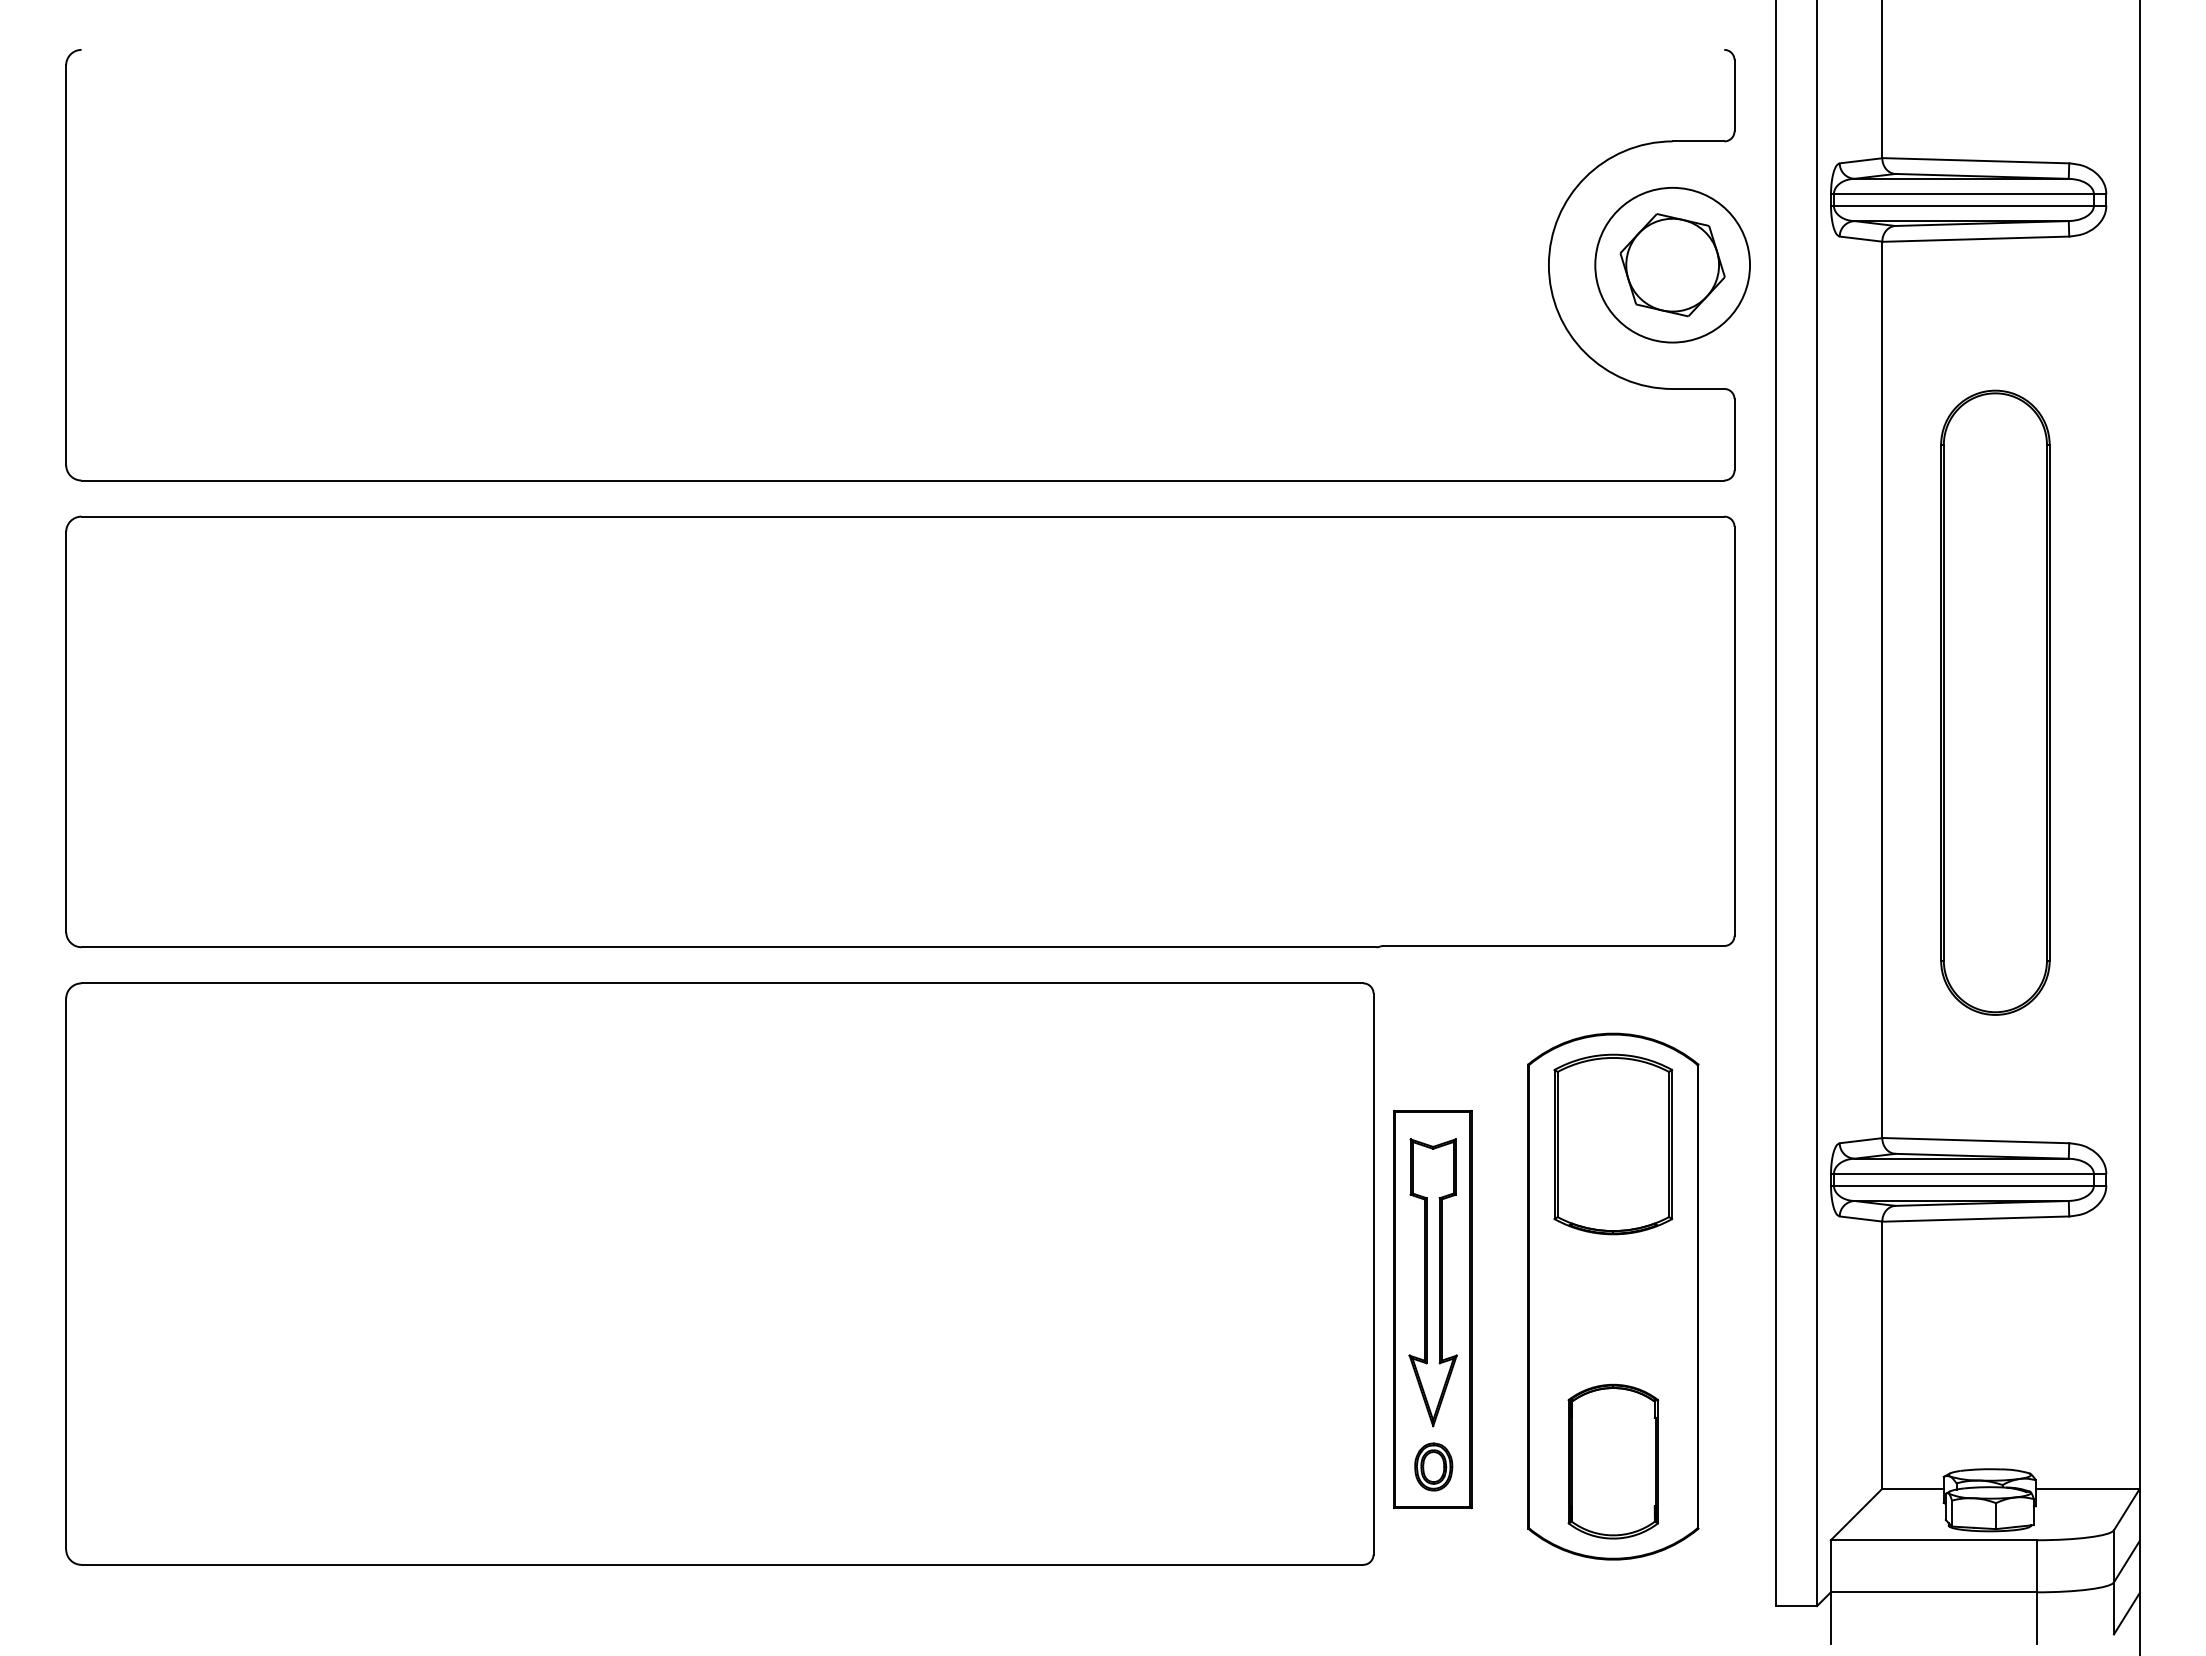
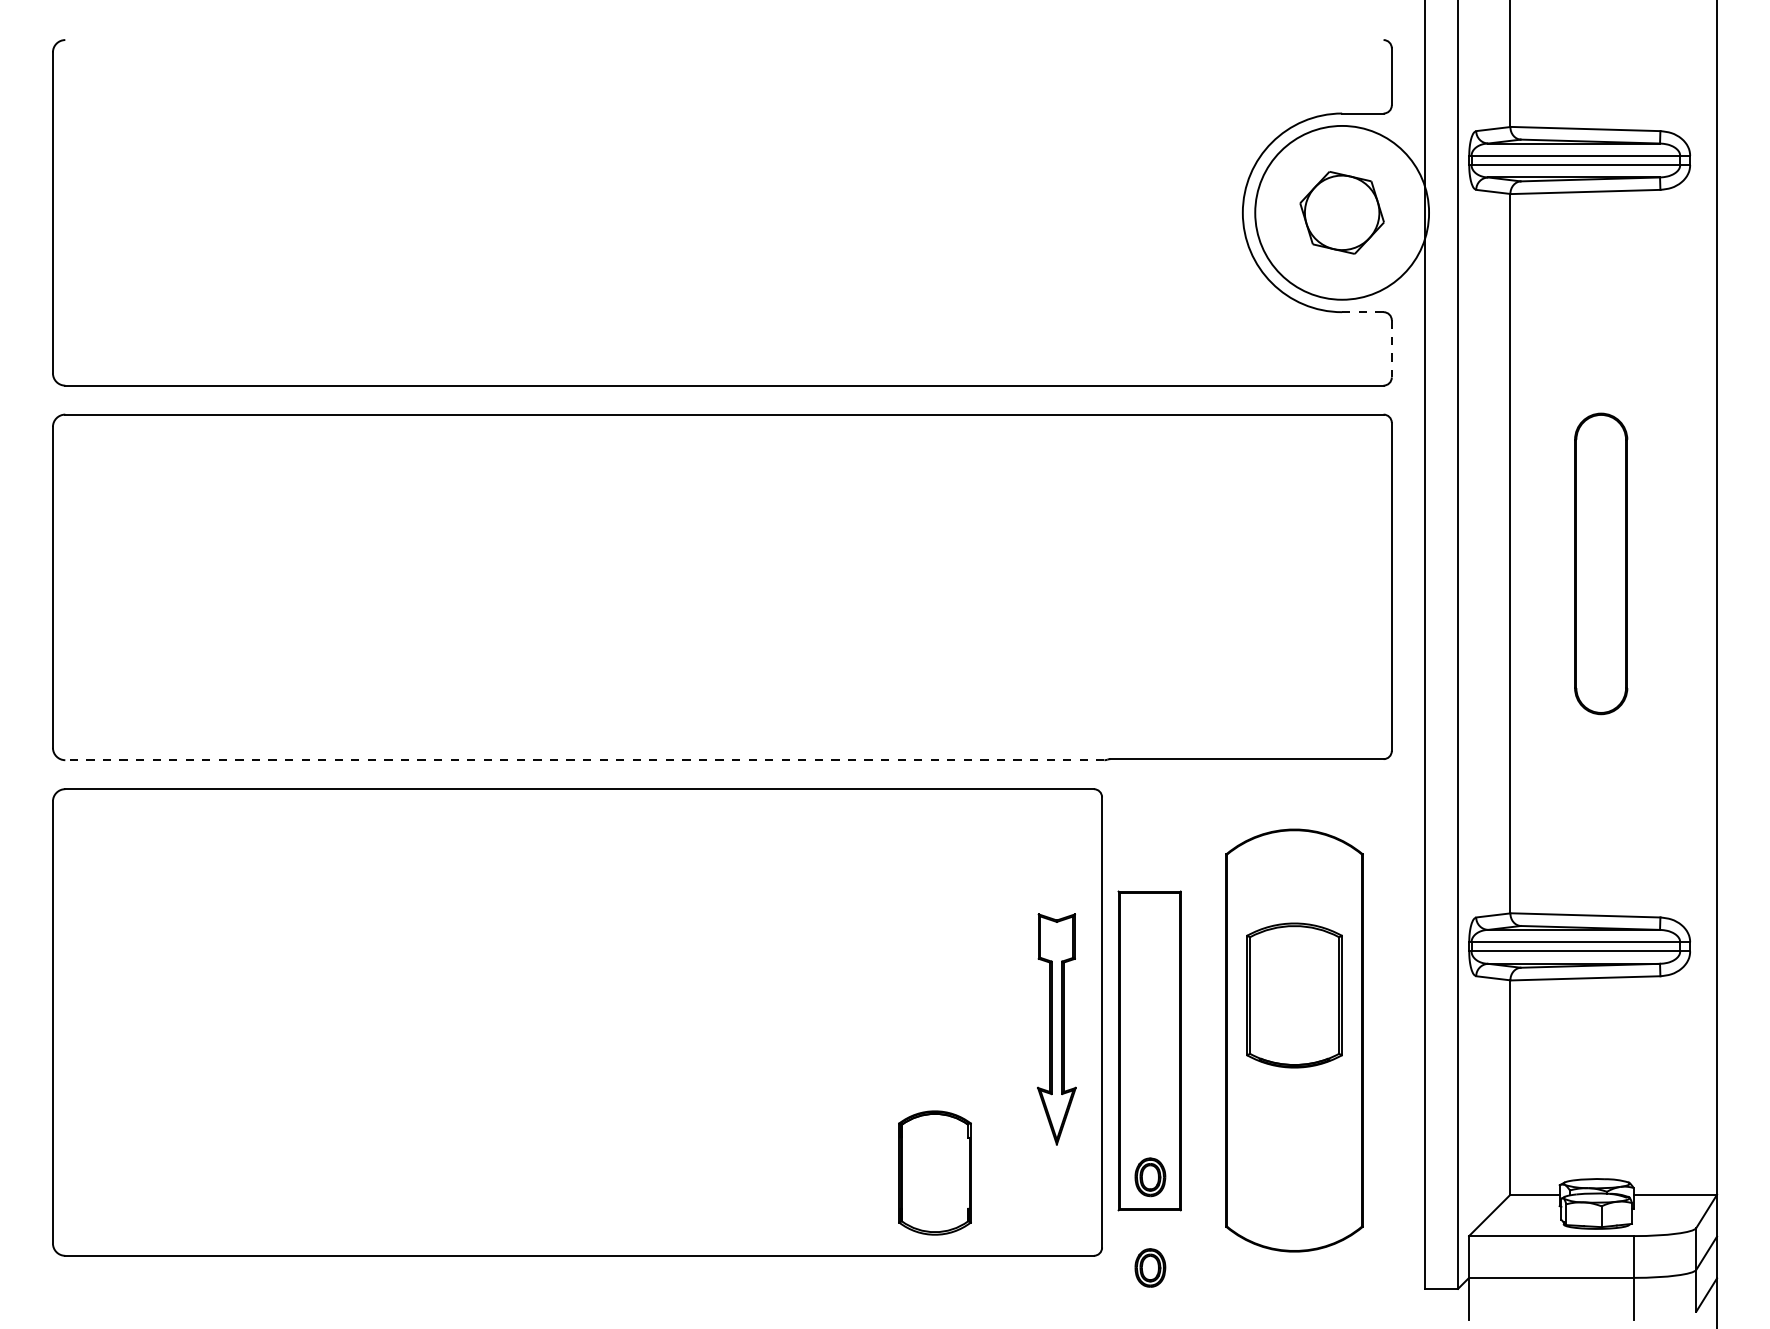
circle: (1672, 264) -> (1342, 212), size x1.4
line: (1698, 388) -> (1362, 311), solid -> dashed
line: (1734, 434) -> (1391, 348), solid -> dashed
part: (1995, 702) -> (1601, 563), size x0.6
line: (728, 947) -> (584, 760), solid -> dashed
part: (1613, 1144) -> (1294, 995), moved
part: (1432, 1282) -> (1056, 1029), moved
part: (1613, 1461) -> (935, 1172), moved
part: (1433, 1579) -> (1150, 1267), added

